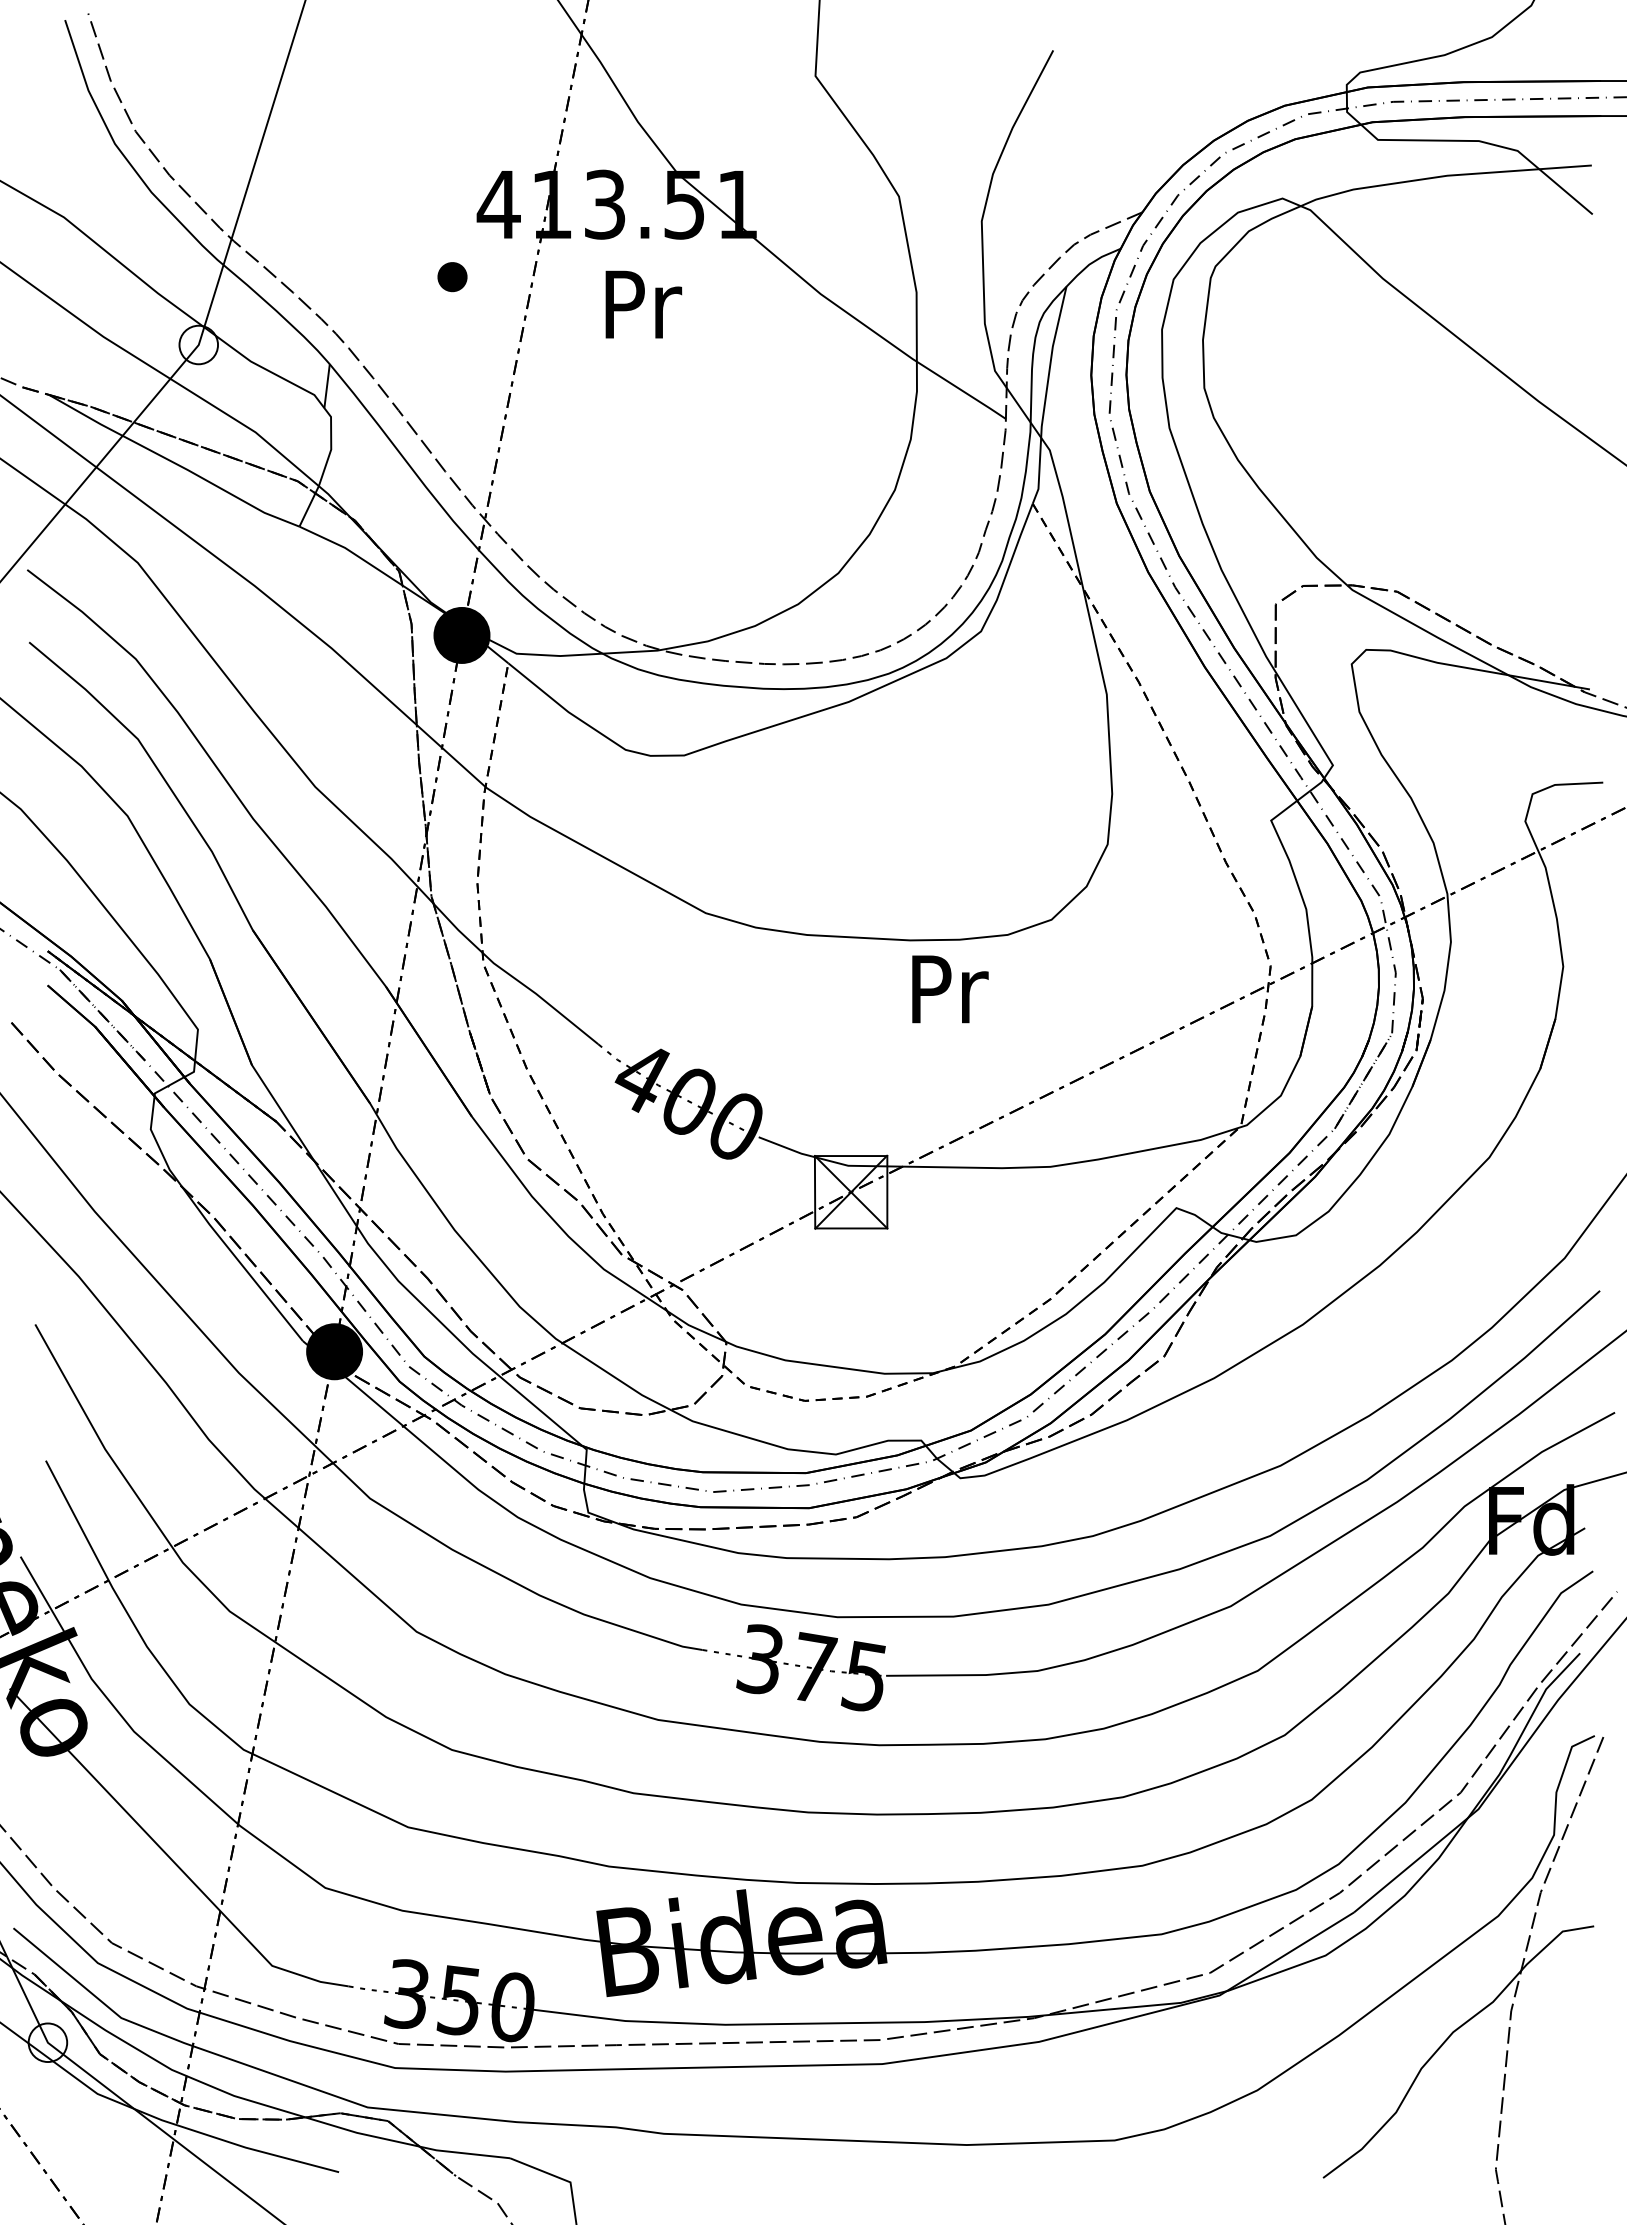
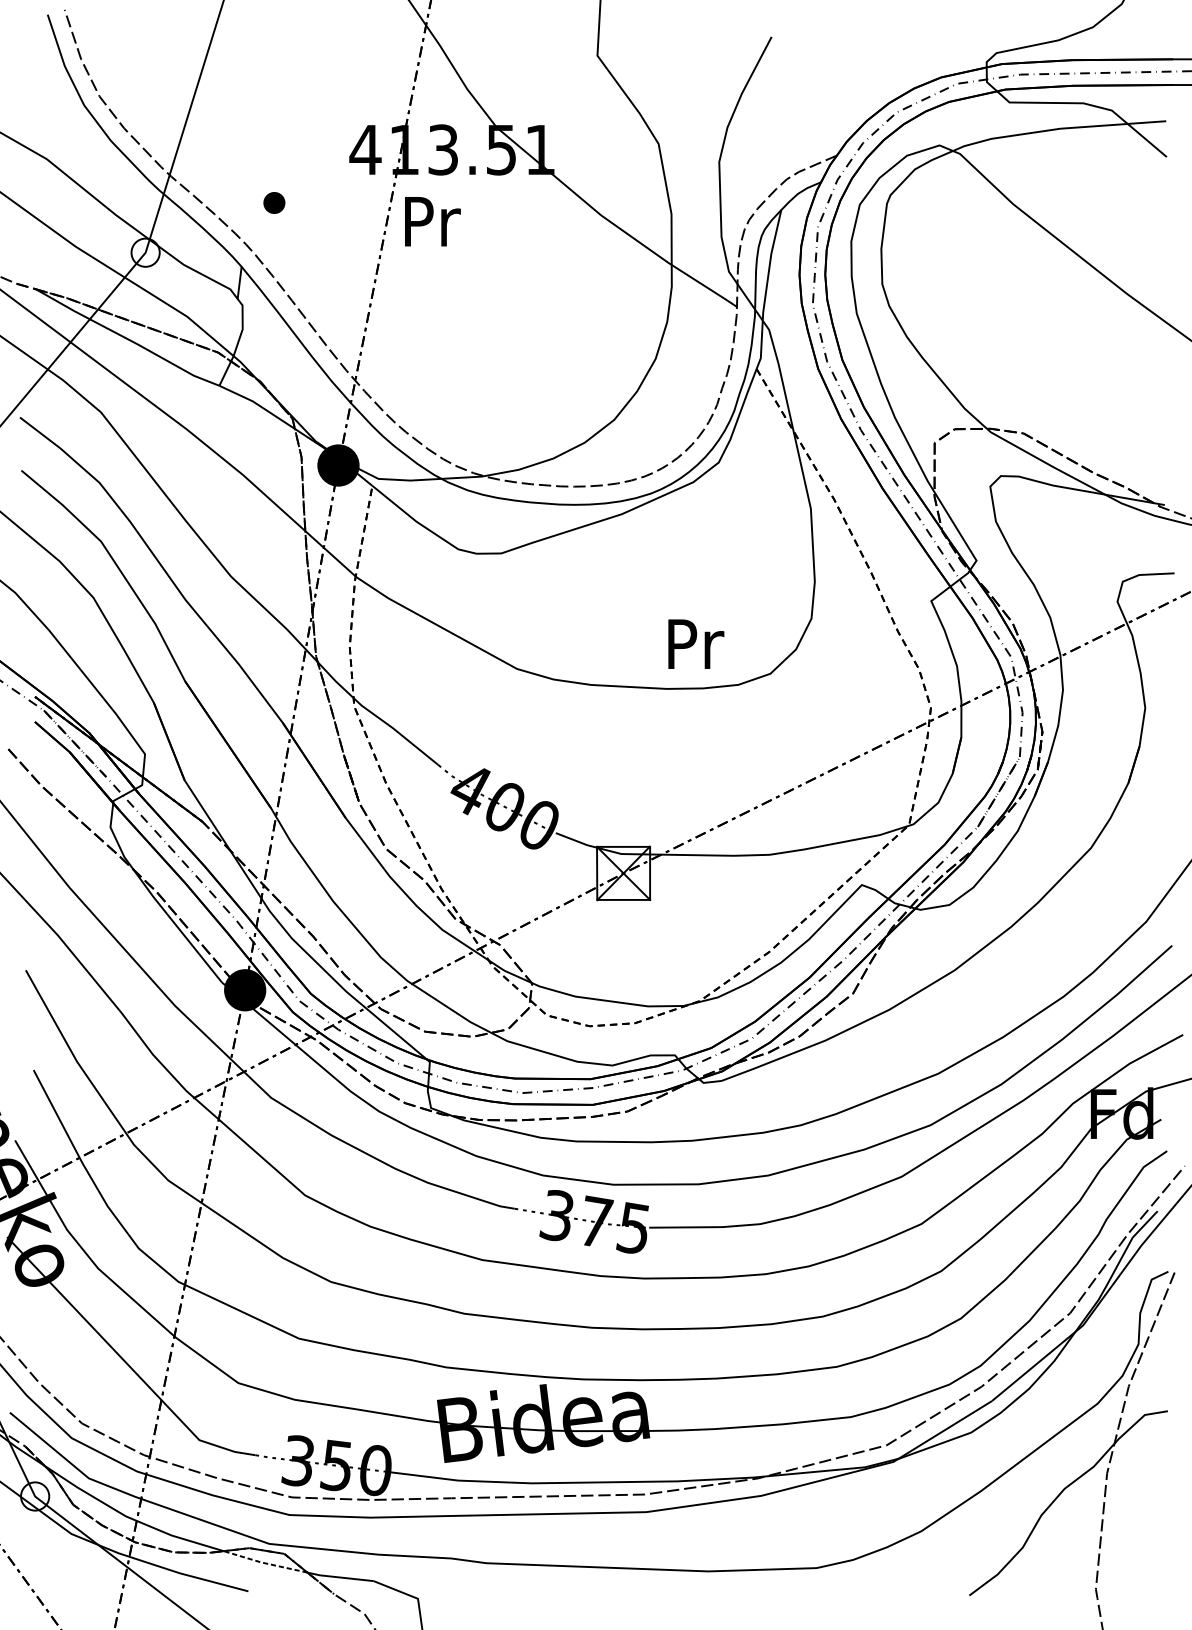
part: (452, 277) -> (274, 203), moved
text: (643, 304) -> (432, 221), moved
text: (950, 989) -> (696, 644), moved
line: (361, 2133) -> (264, 1562), solid -> dashed

